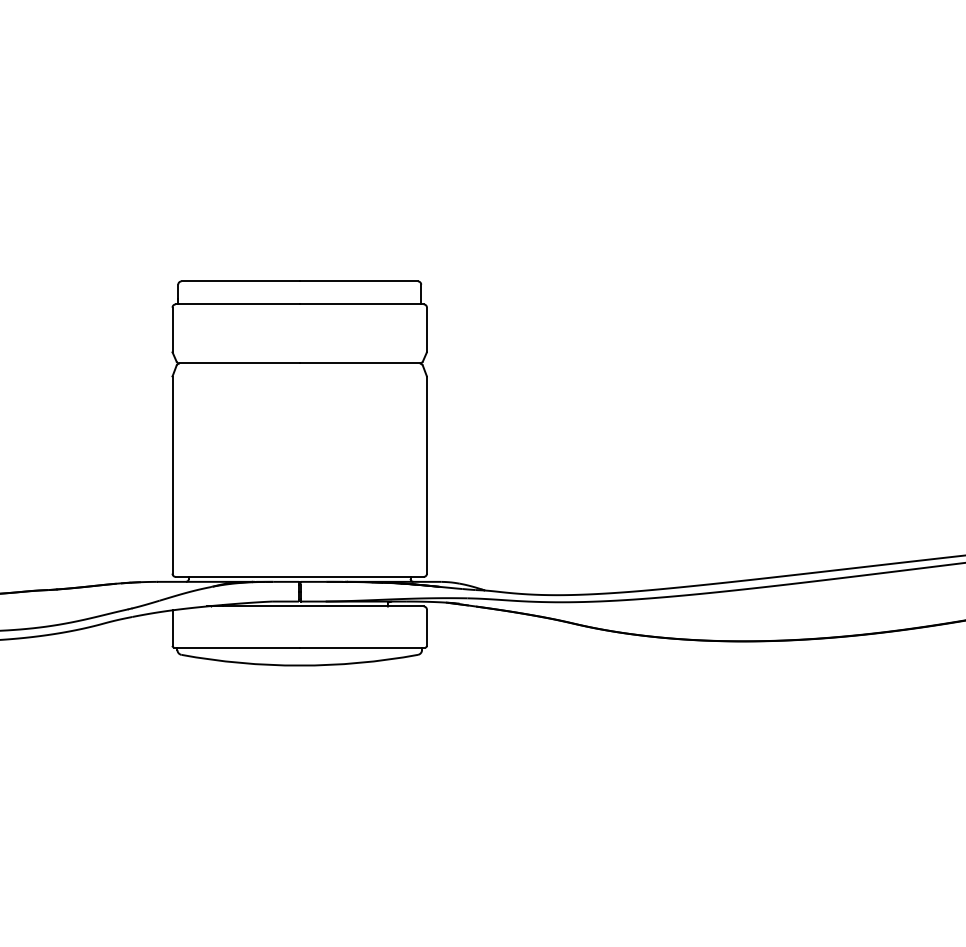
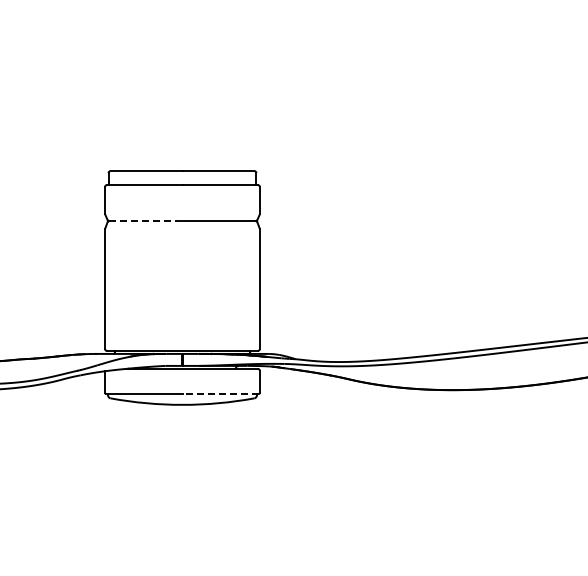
line: (238, 364) -> (145, 221), solid -> dashed
line: (362, 646) -> (220, 393), solid -> dashed

